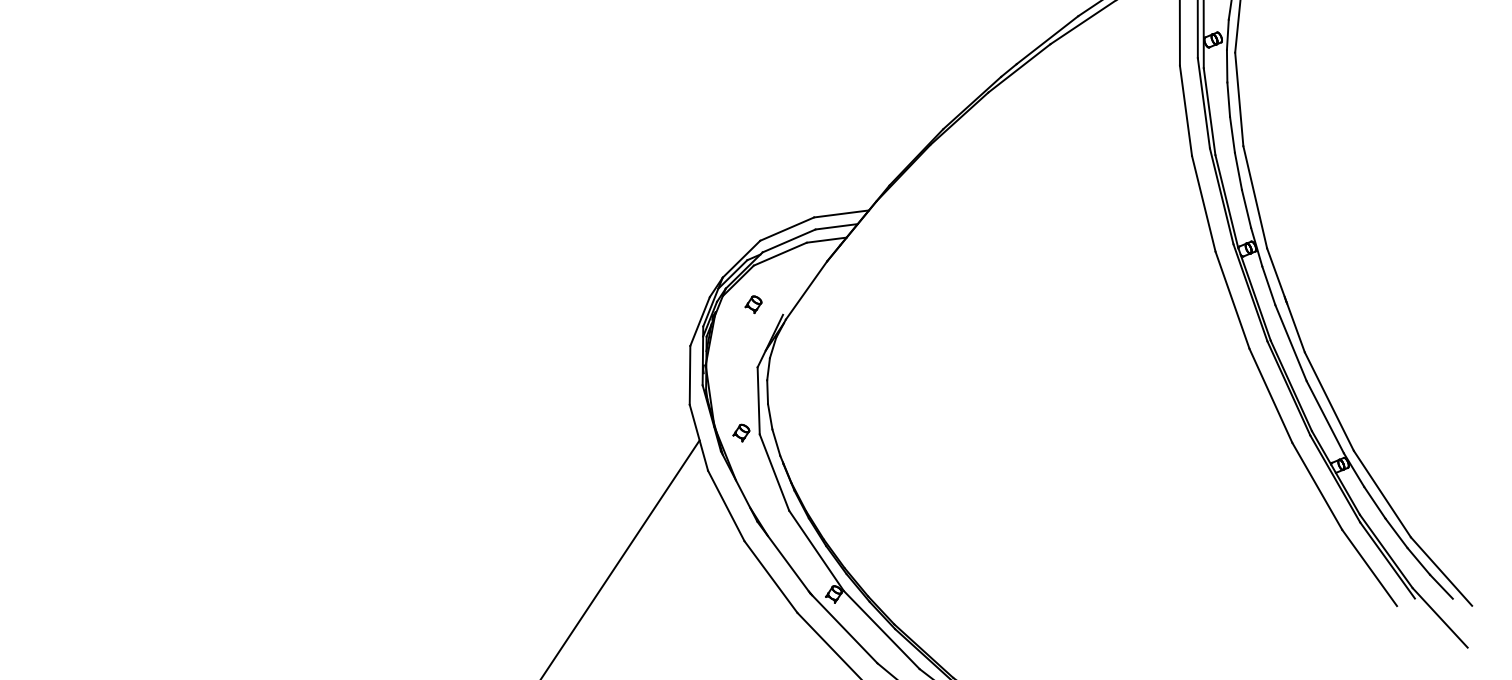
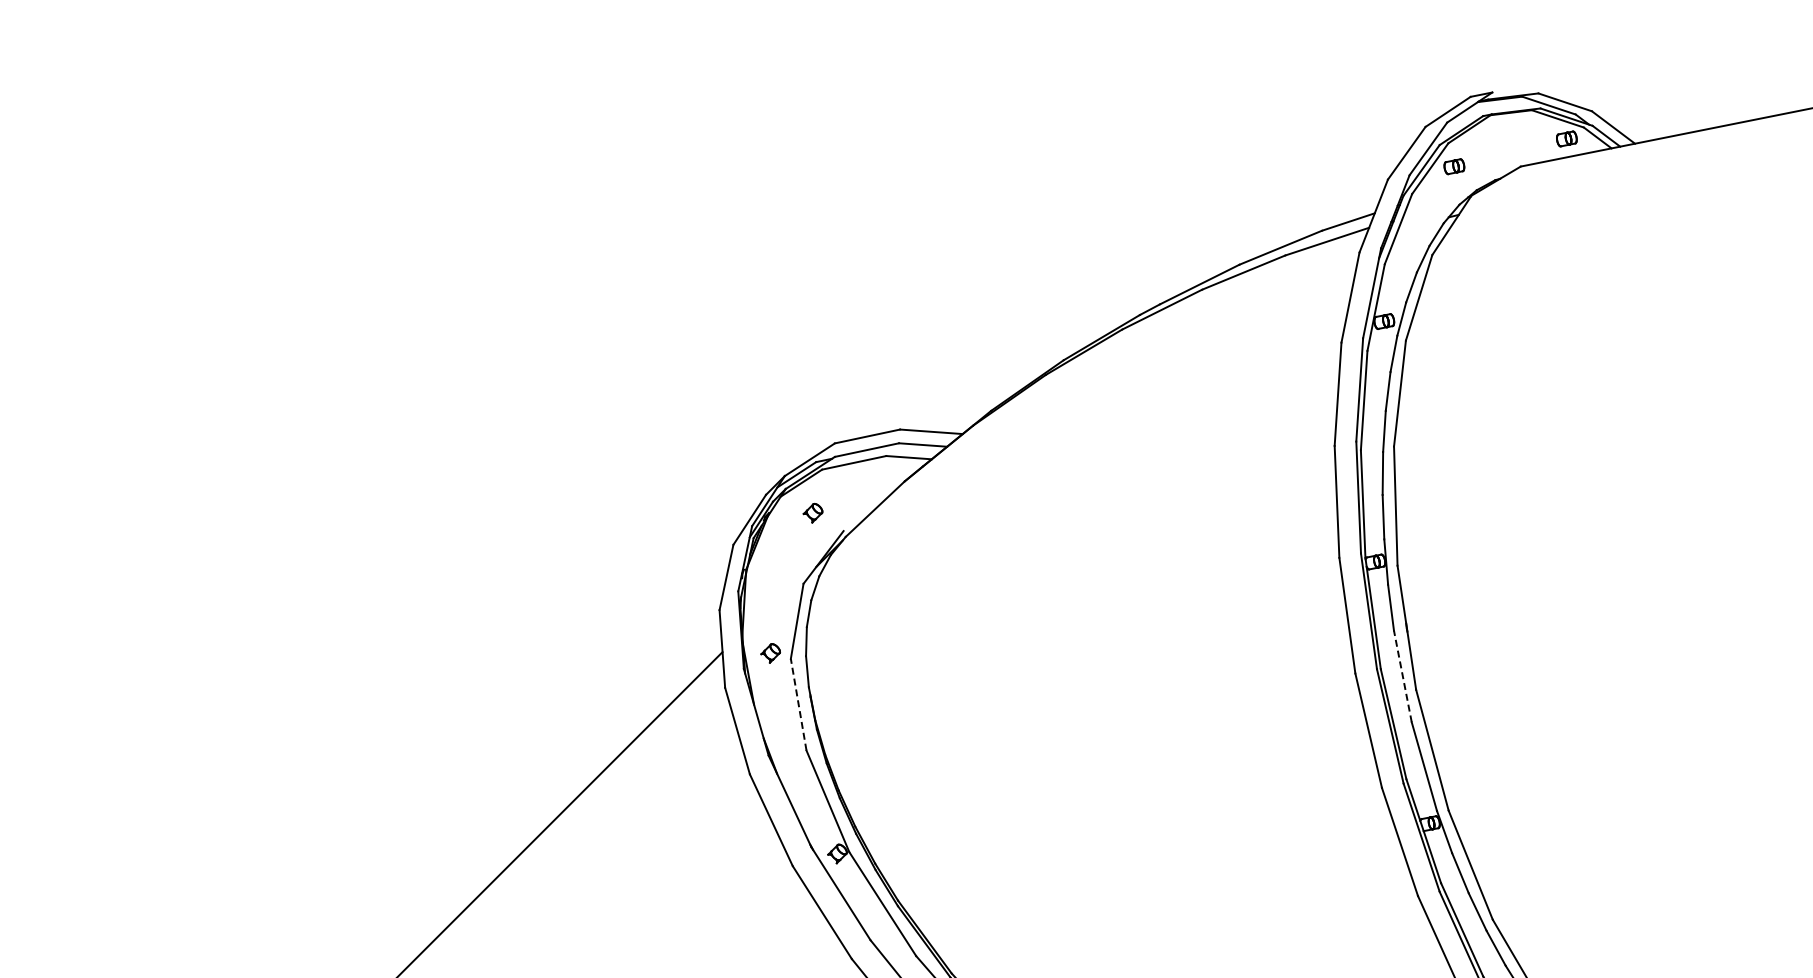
line: (1290, 343) -> (1402, 676), solid -> dashed
line: (774, 472) -> (798, 704), solid -> dashed

